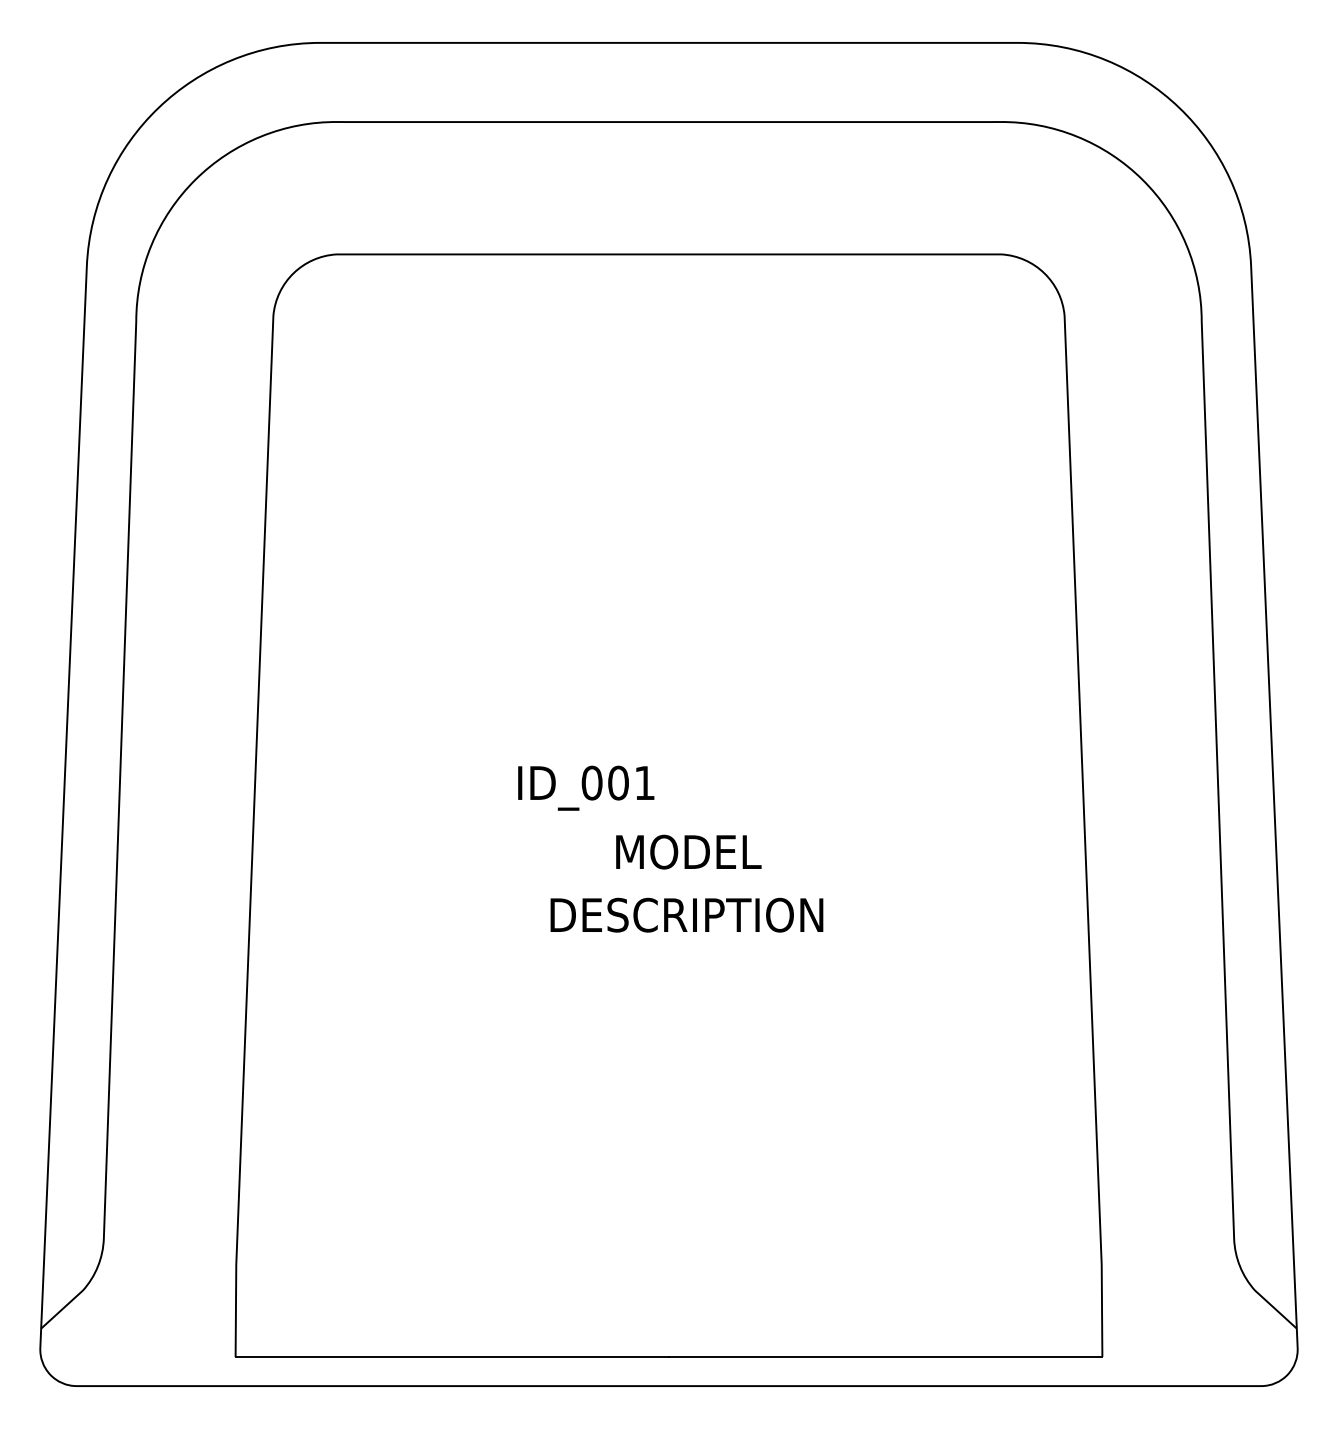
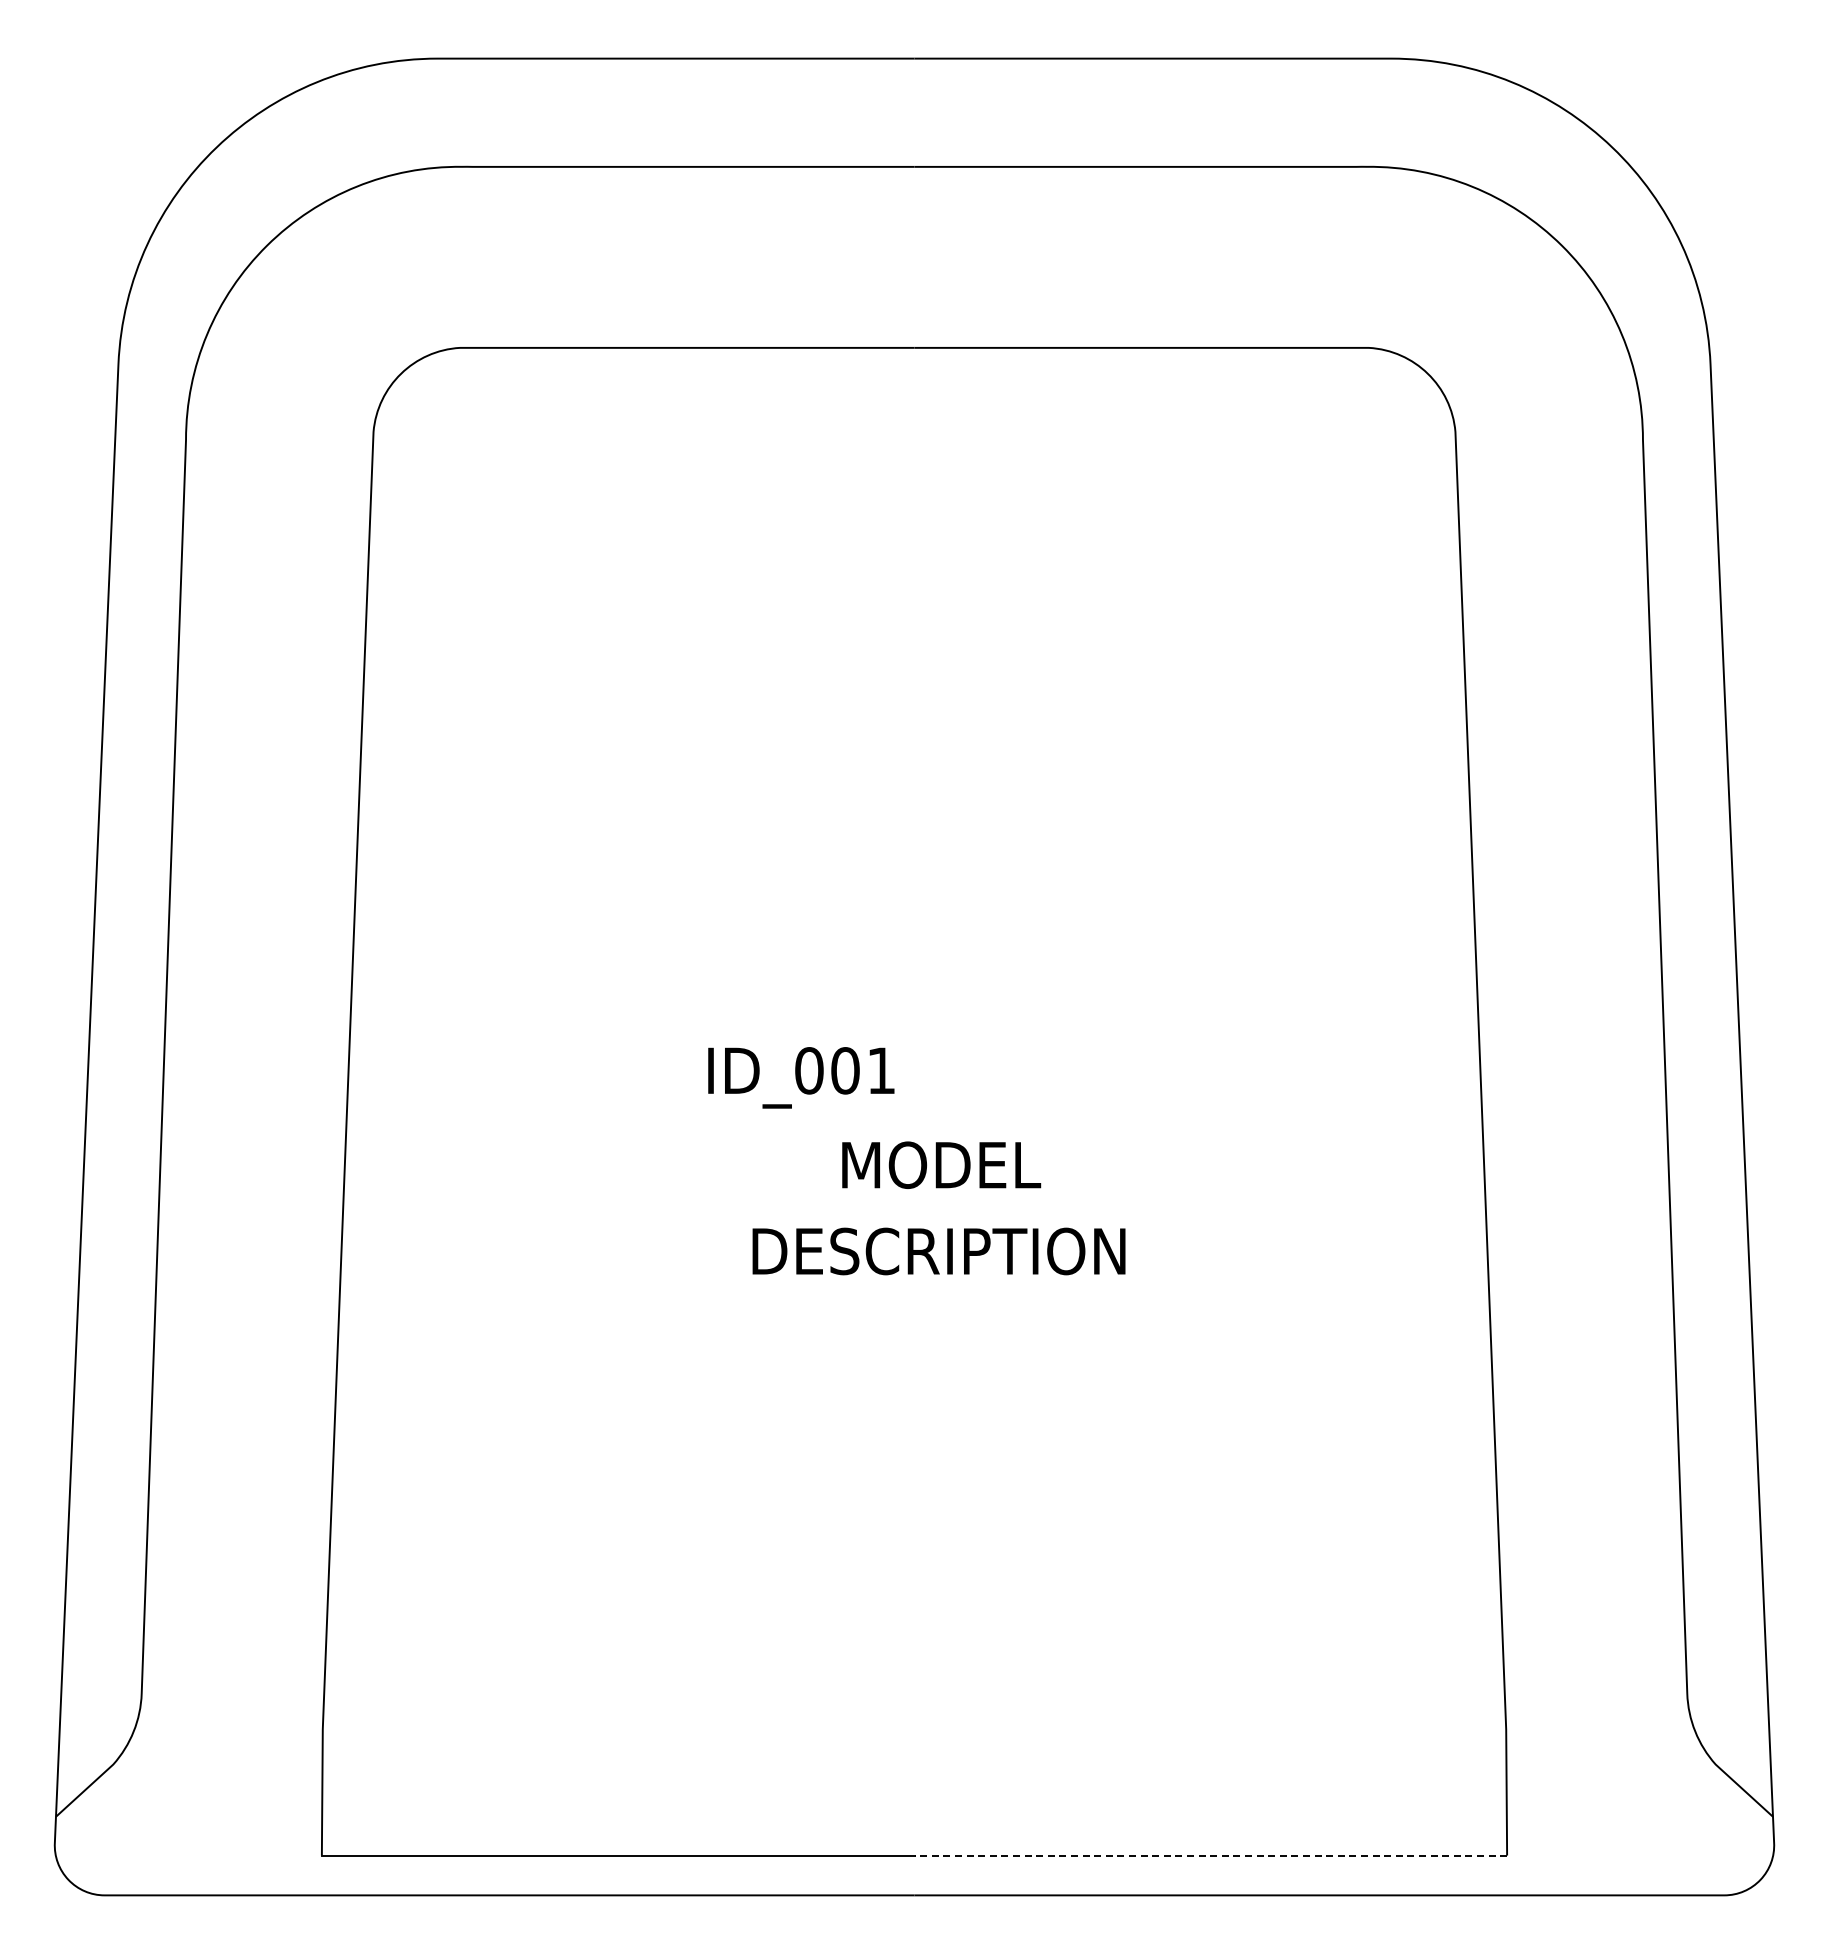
line: (885, 1356) -> (1210, 1855), solid -> dashed

